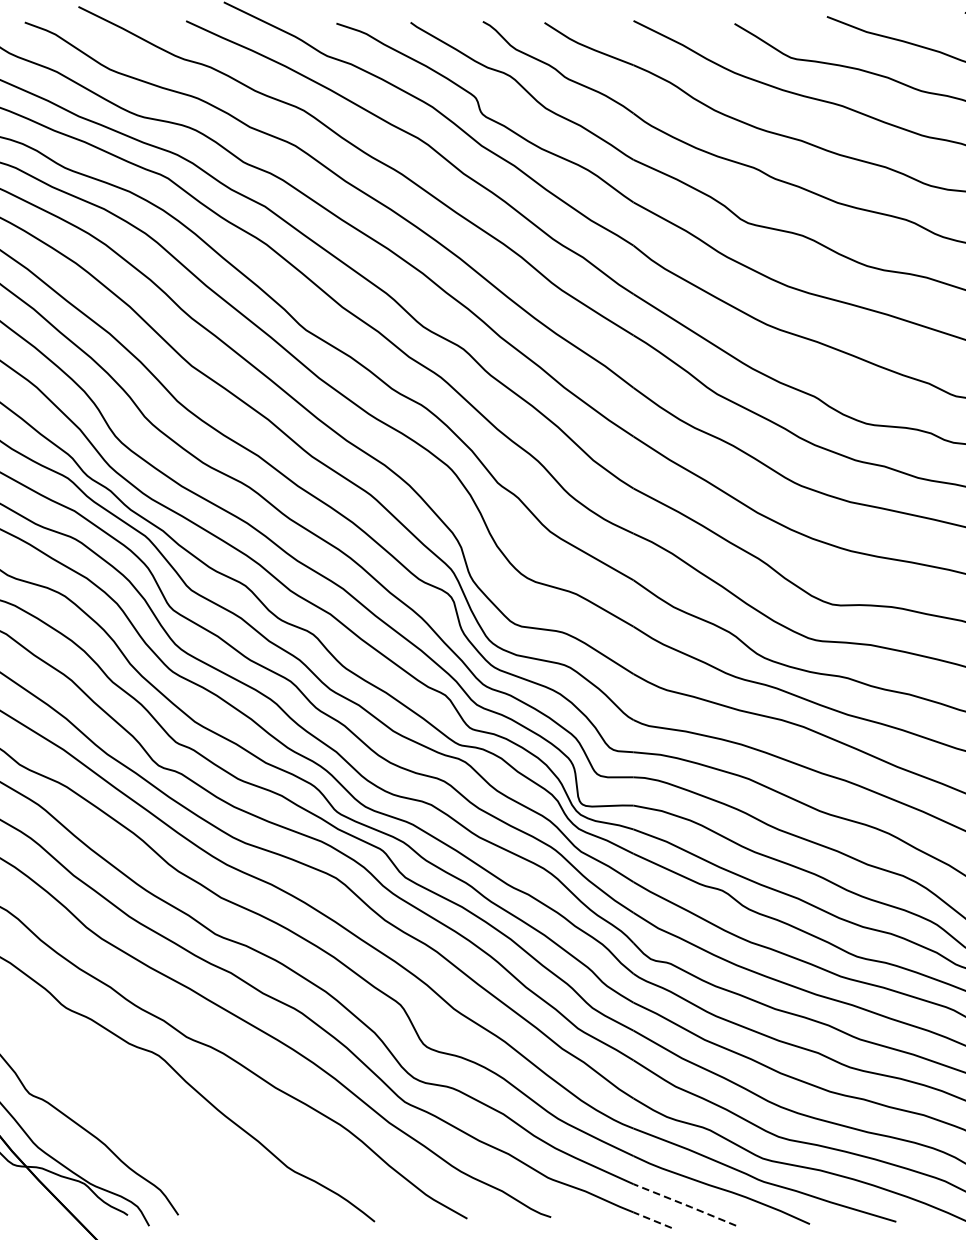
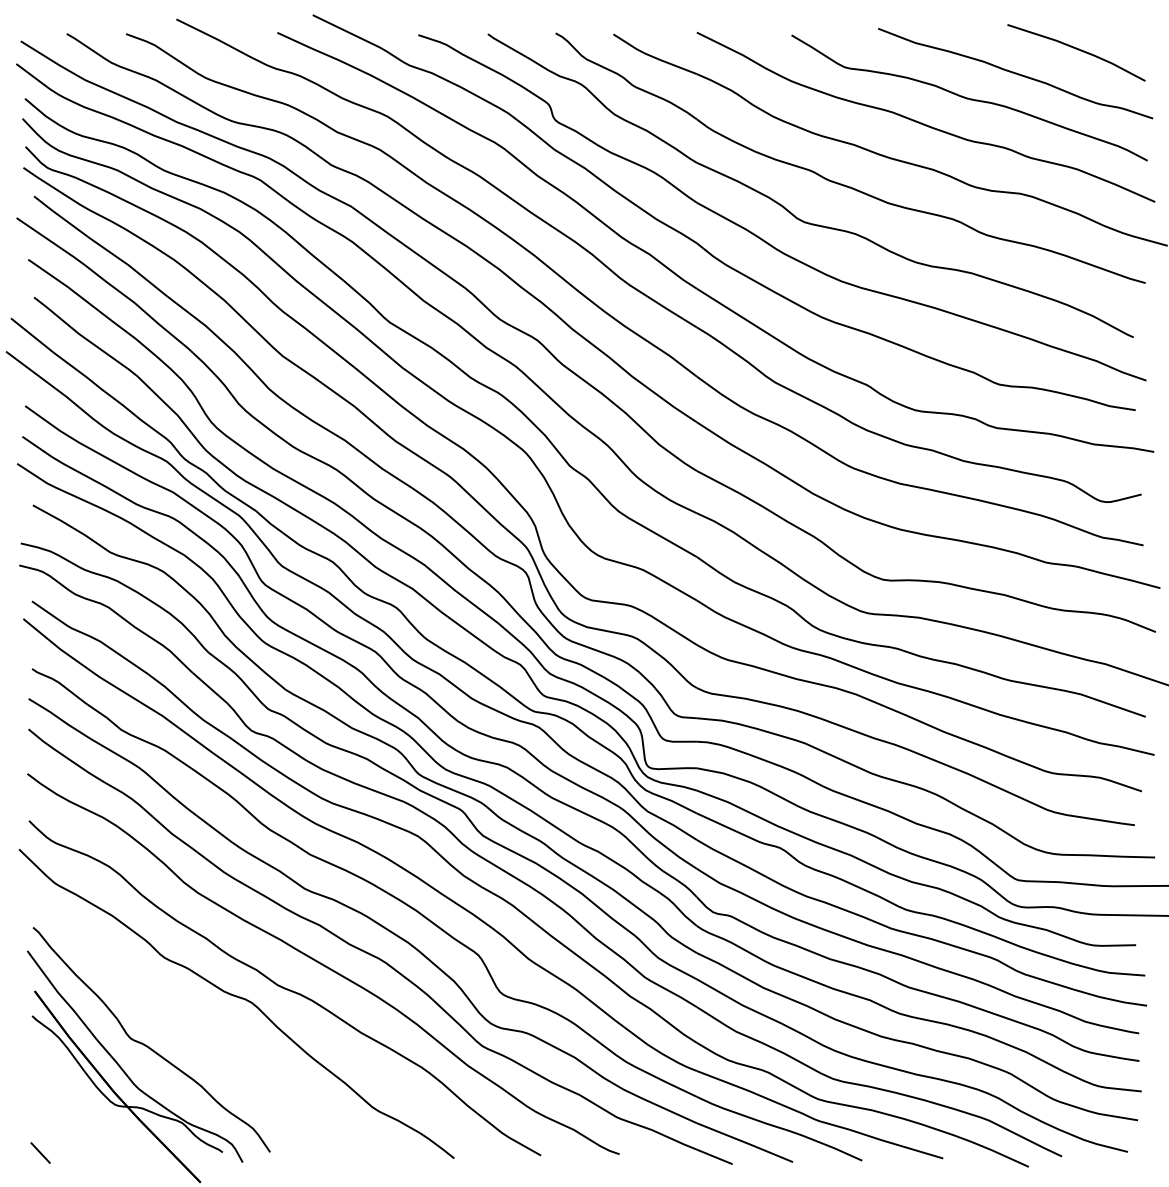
line: (685, 1204) -> (745, 1142), dashed -> solid
line: (652, 1219) -> (714, 1156), dashed -> solid

